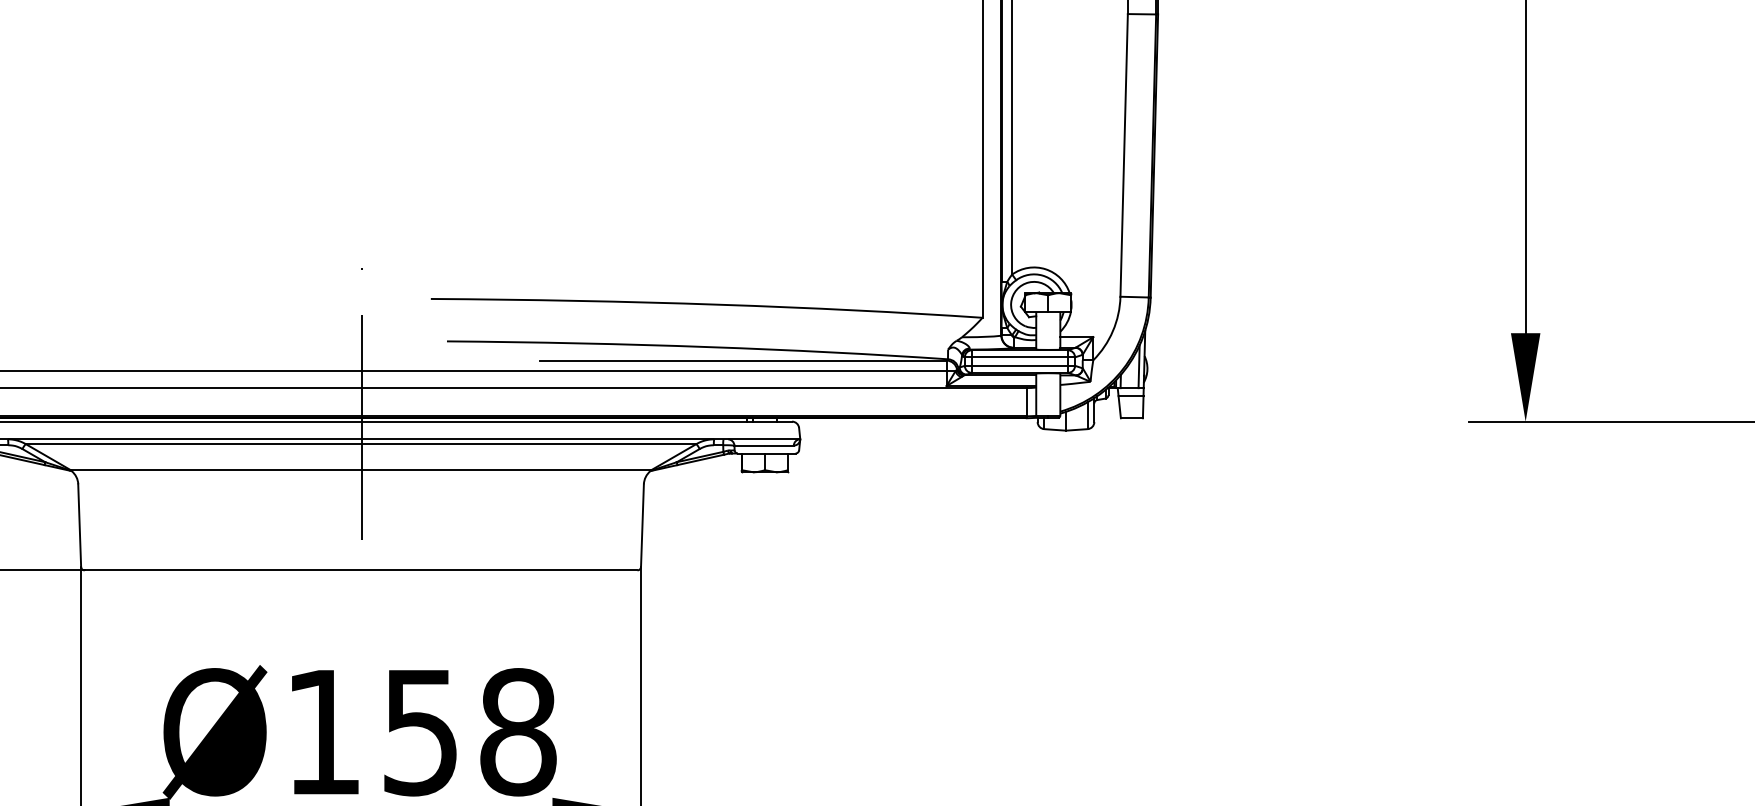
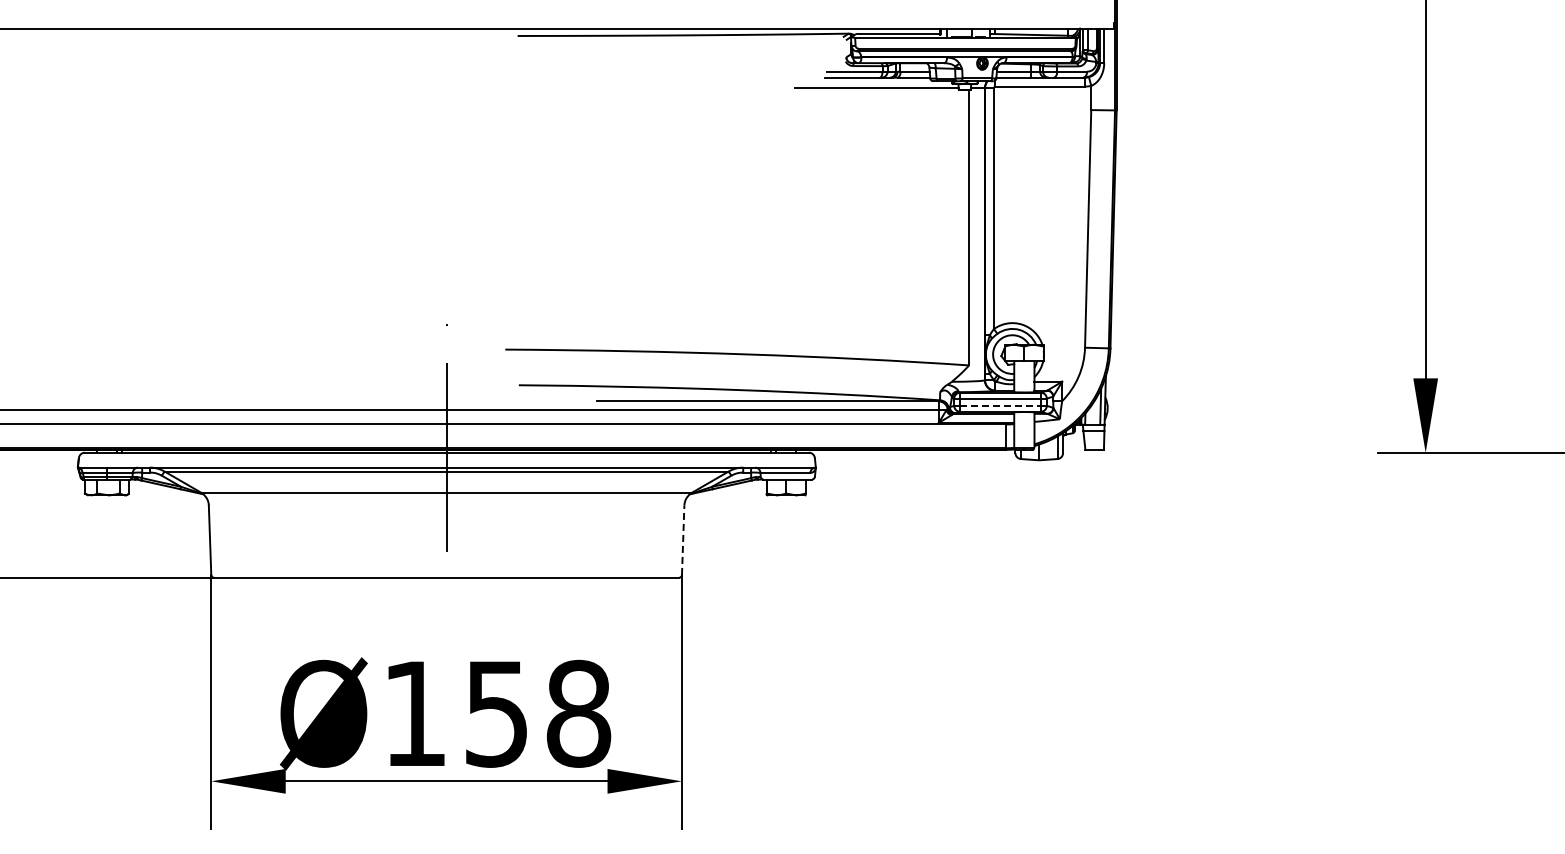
line: (1021, 365) -> (1001, 405), solid -> dashed
line: (642, 526) -> (683, 540), solid -> dashed

